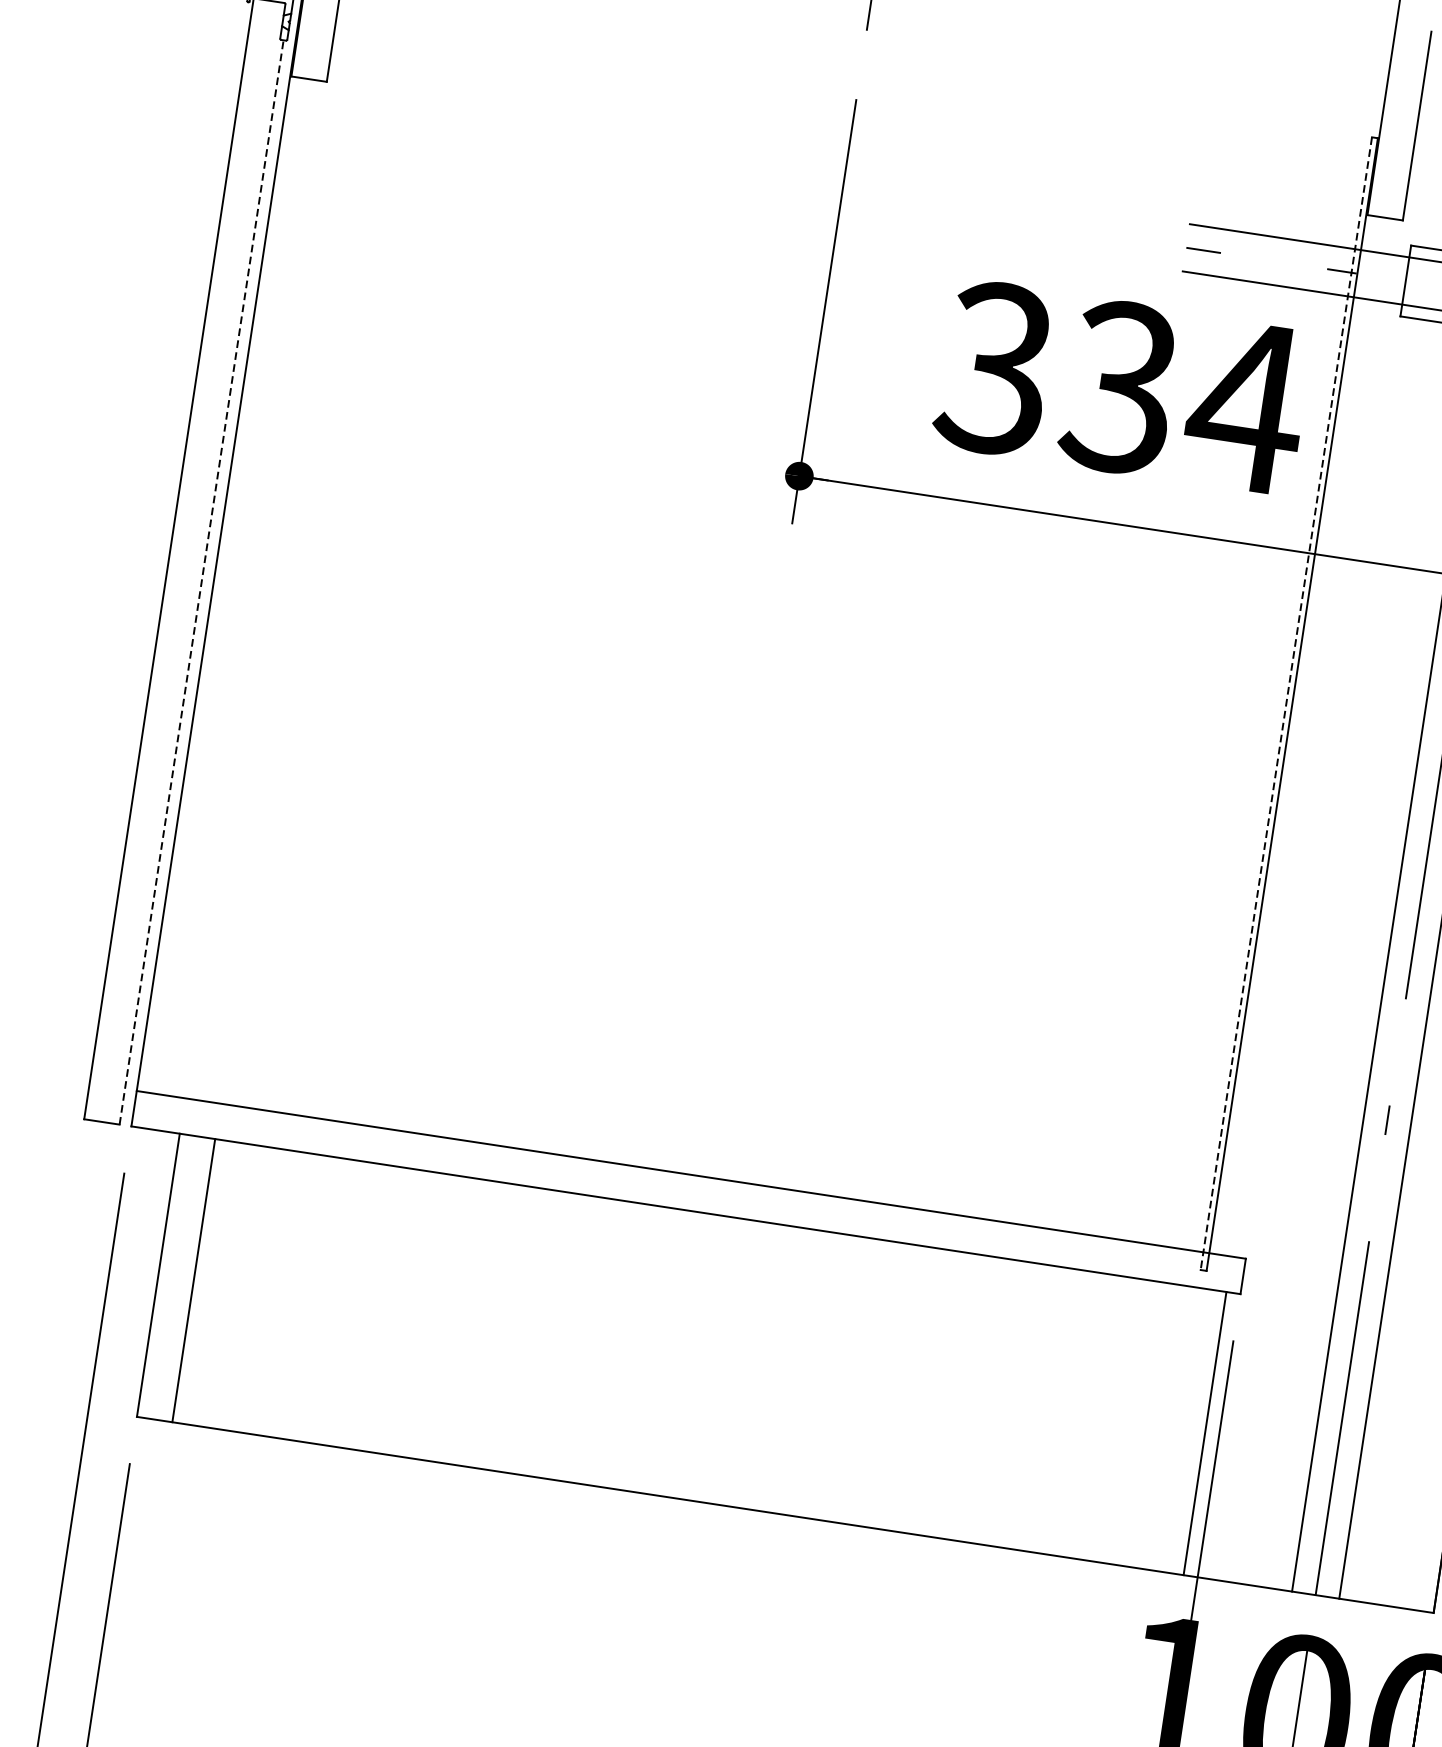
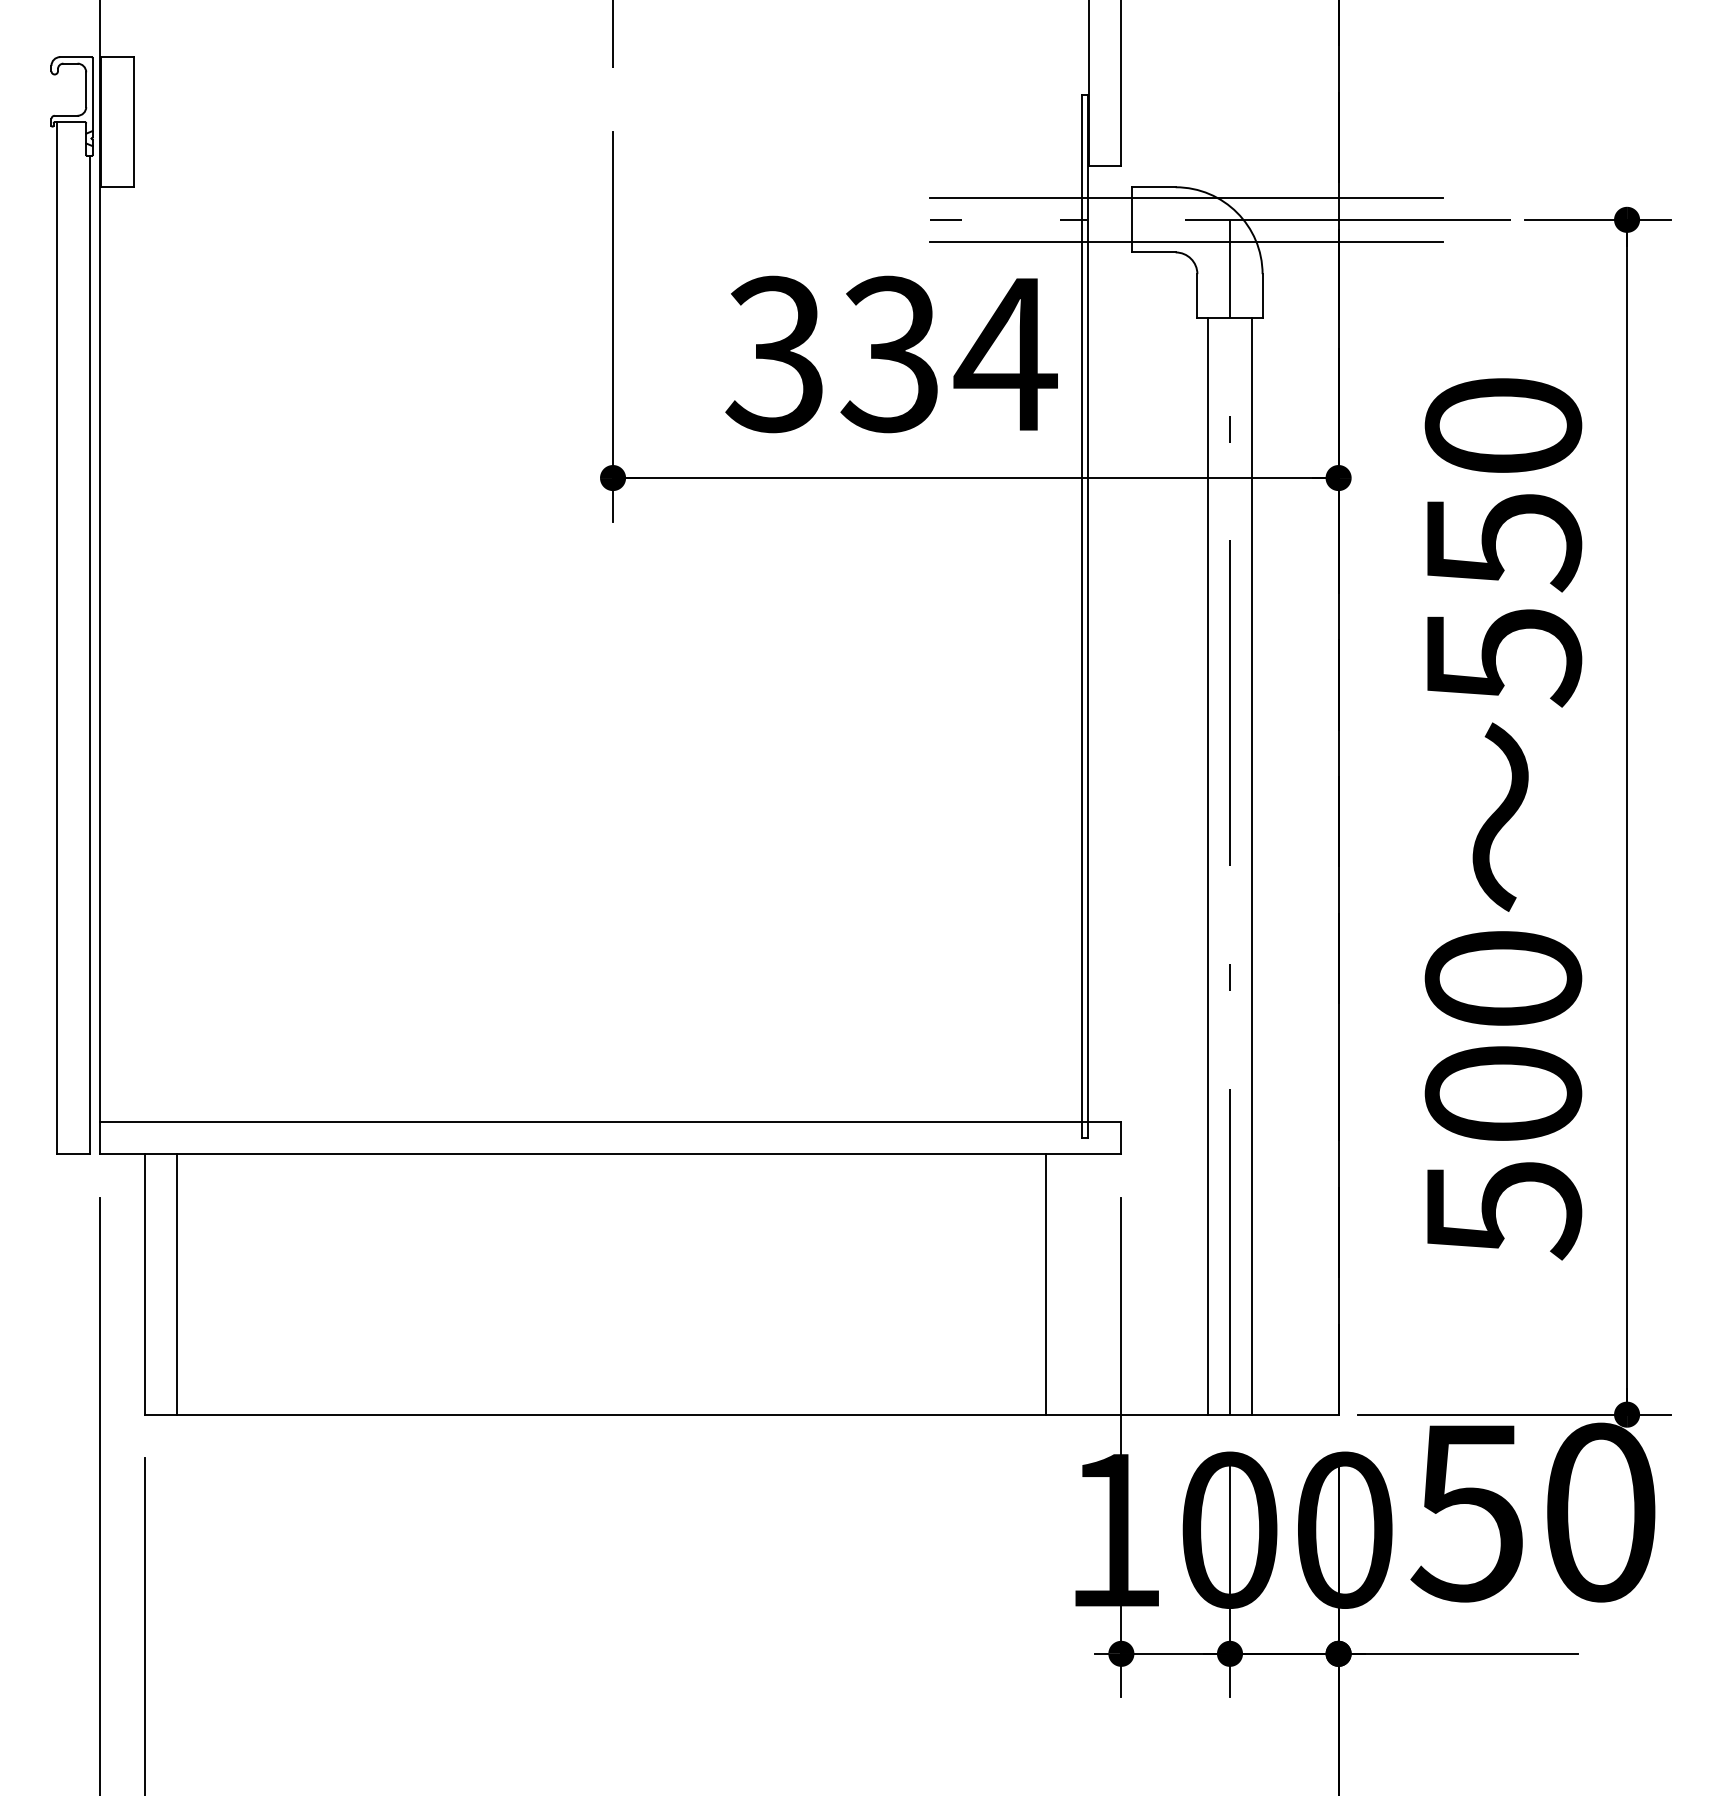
line: (201, 581) -> (89, 654), dashed -> solid
line: (1286, 704) -> (1082, 617), dashed -> solid
line: (1205, 1433) -> (1046, 1284), moved

